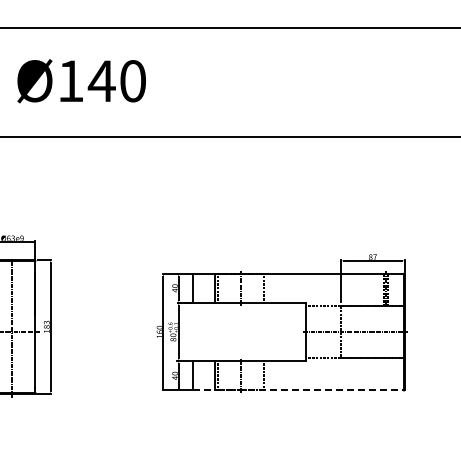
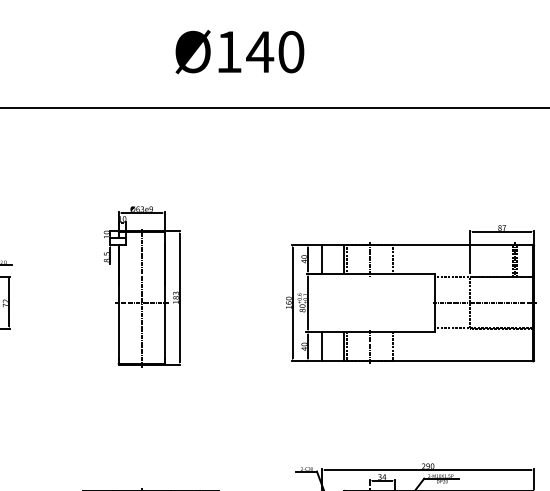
text: (81, 81) -> (239, 52), moved
line: (299, 390) -> (428, 361), dashed -> solid

